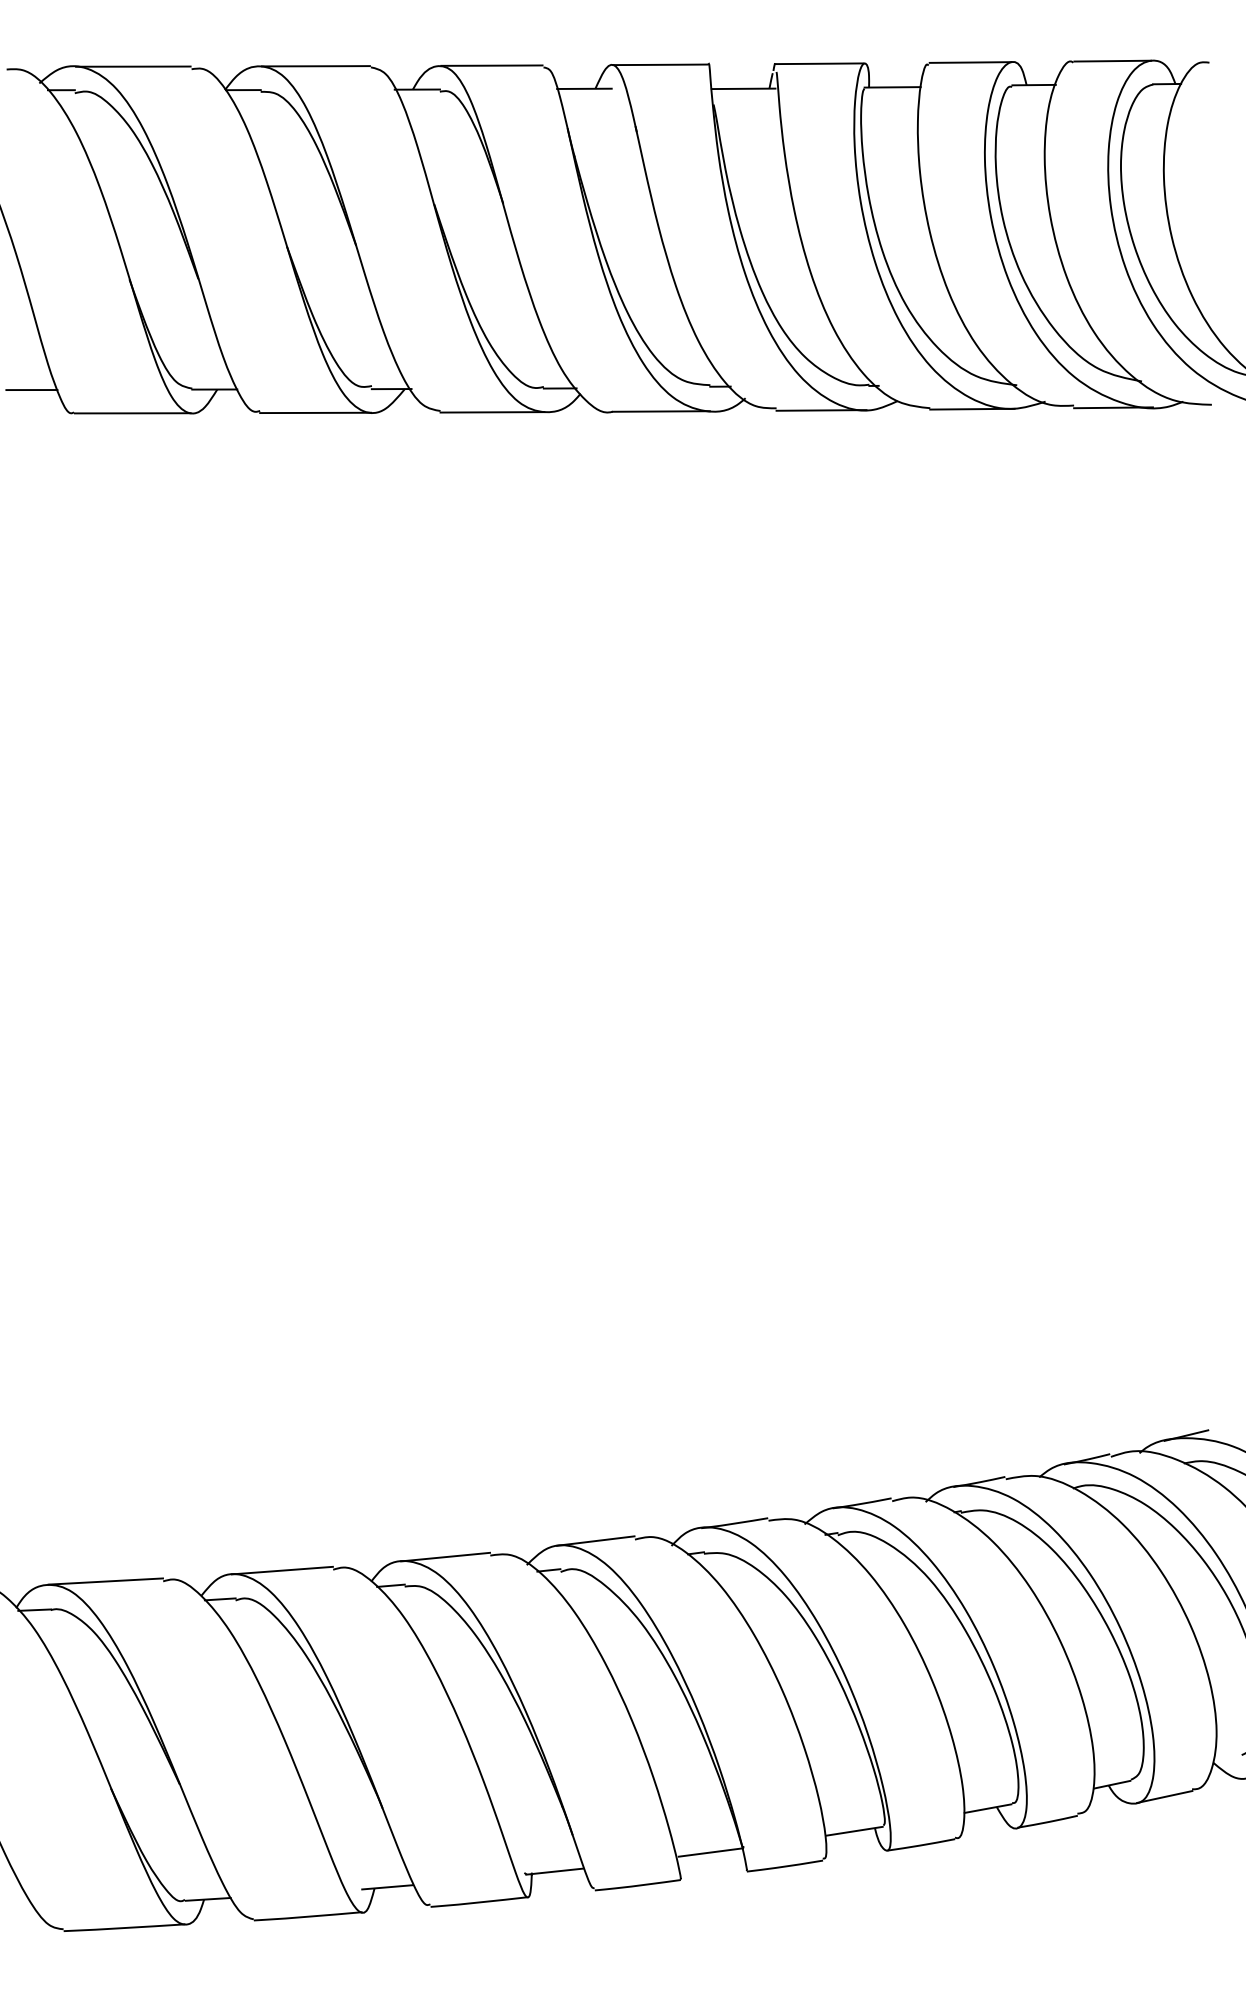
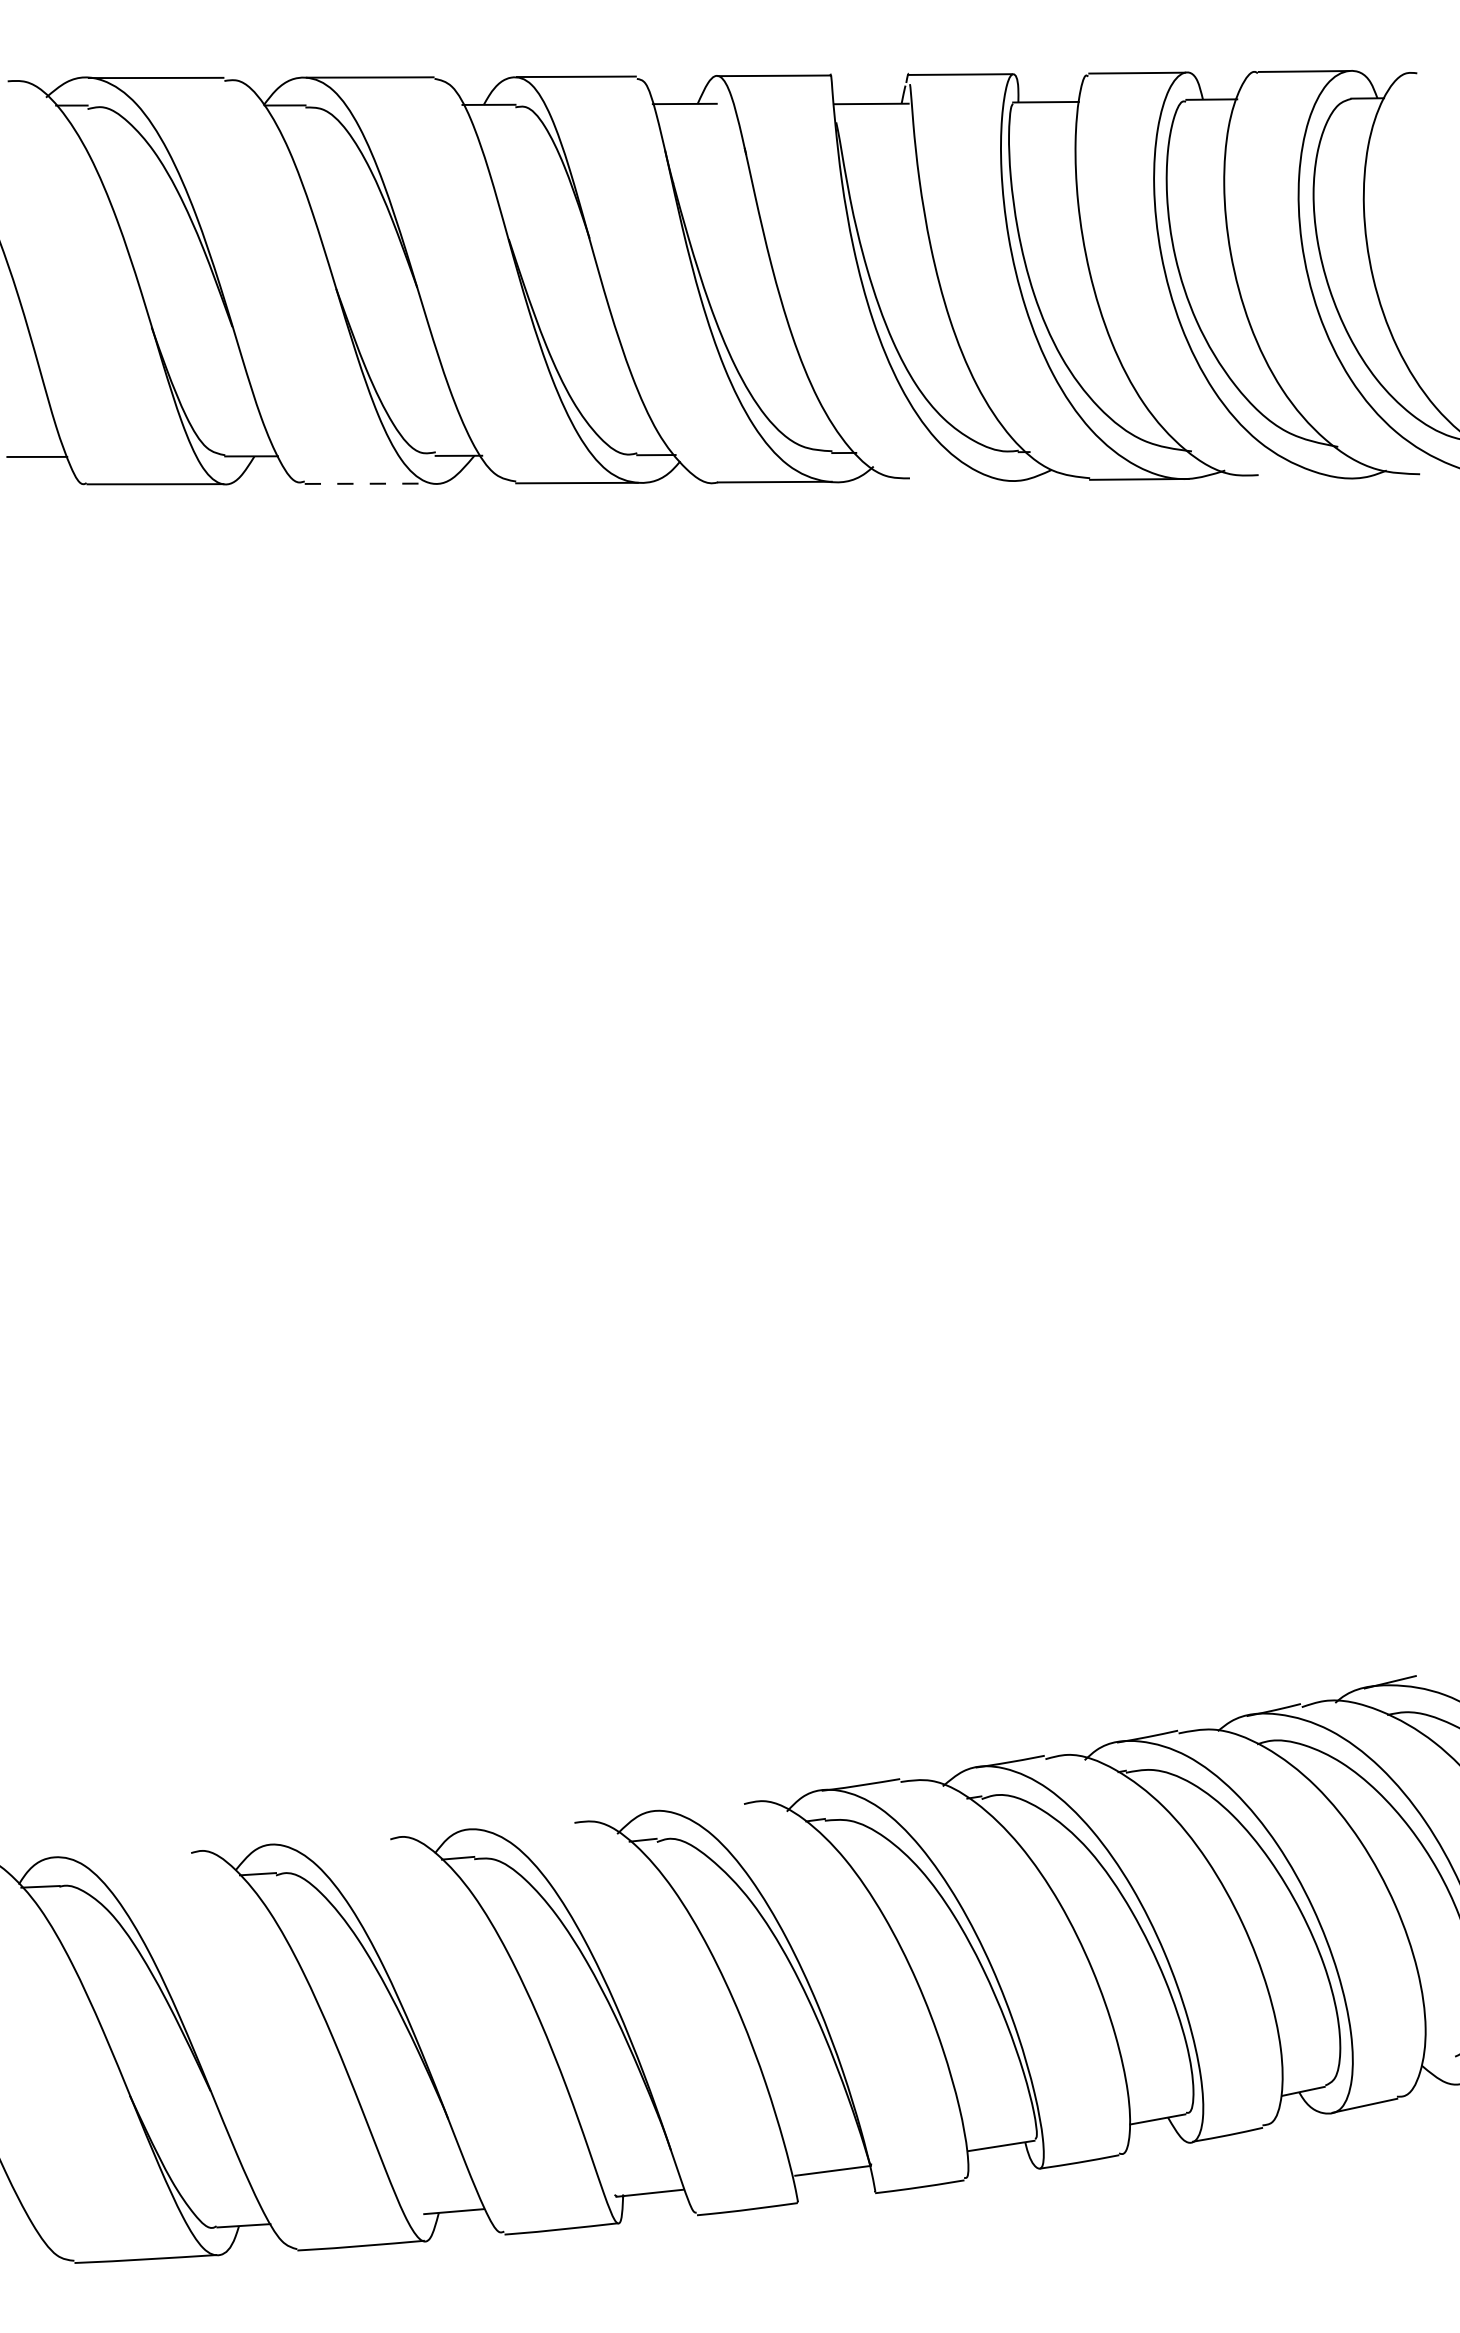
line: (1113, 407) -> (1304, 477), removed
line: (821, 410) -> (962, 480), removed
line: (316, 412) -> (370, 483), solid -> dashed
line: (595, 1540) -> (697, 1805), removed
line: (445, 1556) -> (522, 1824), removed
line: (282, 1570) -> (330, 1840), removed
line: (105, 1580) -> (123, 1852), removed

